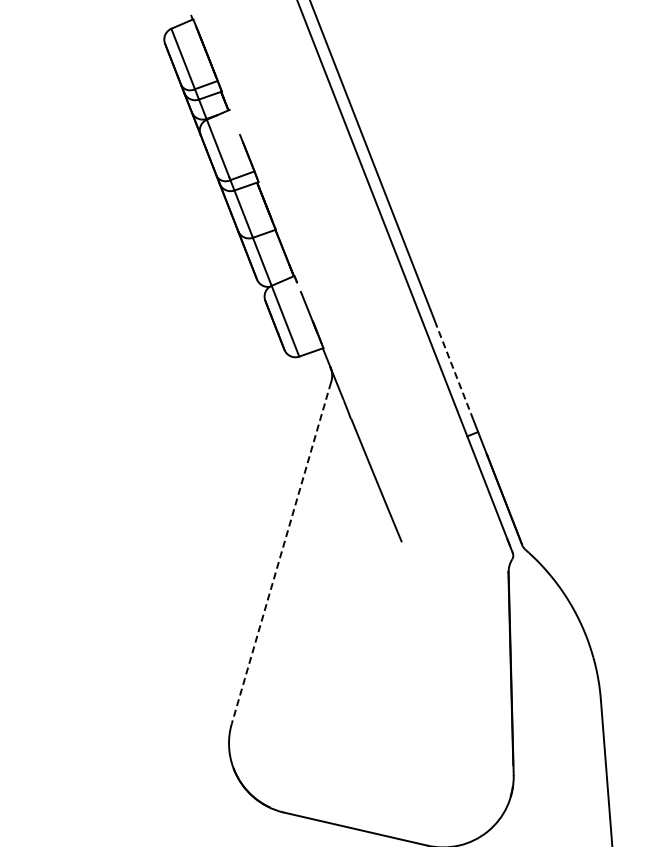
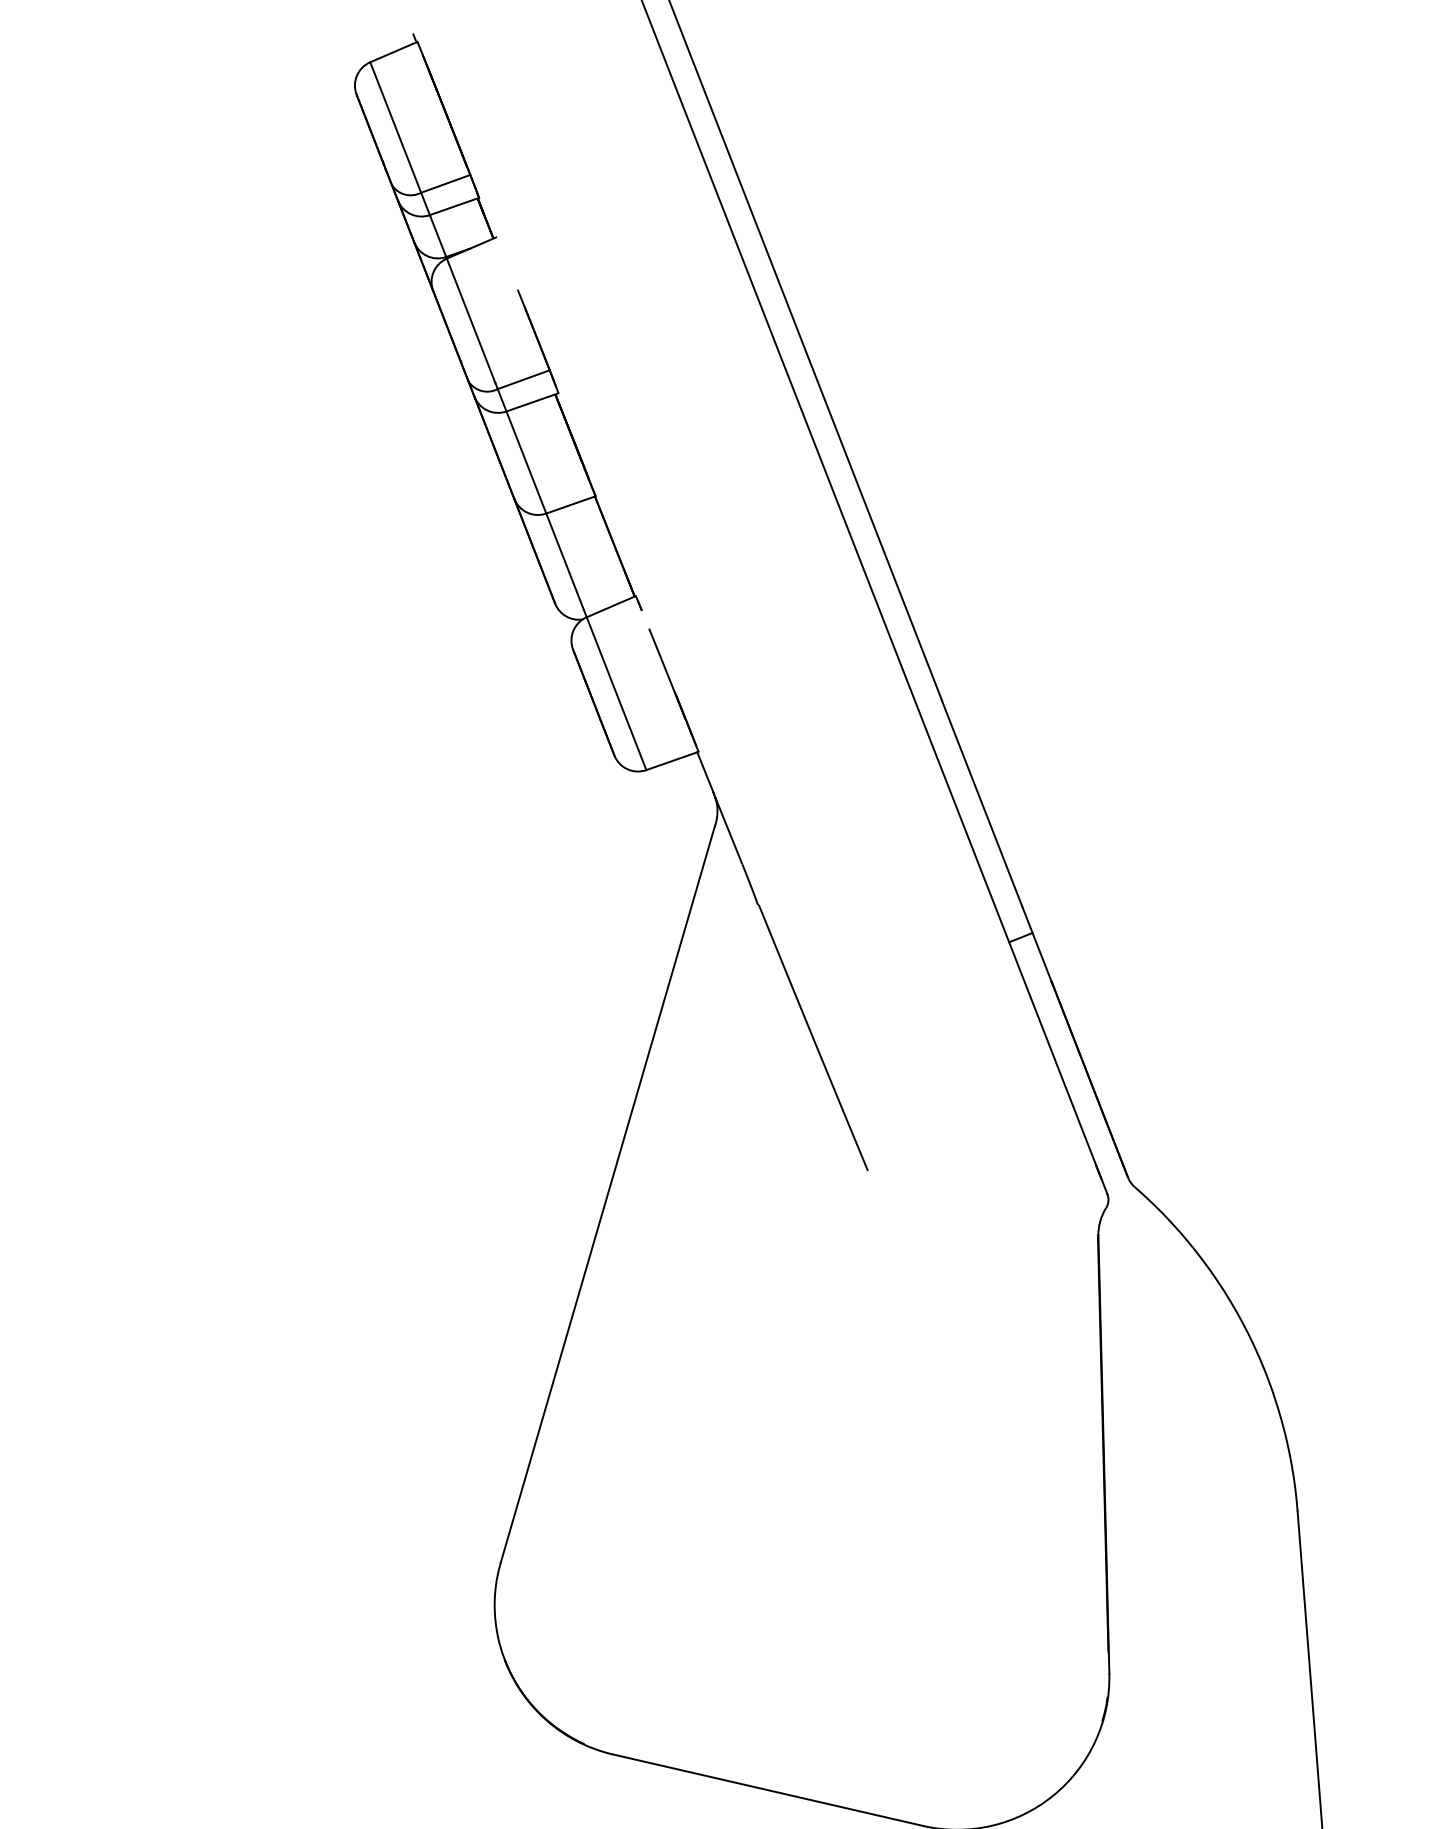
line: (454, 371) -> (981, 802), dashed -> solid
line: (281, 553) -> (607, 1195), dashed -> solid

